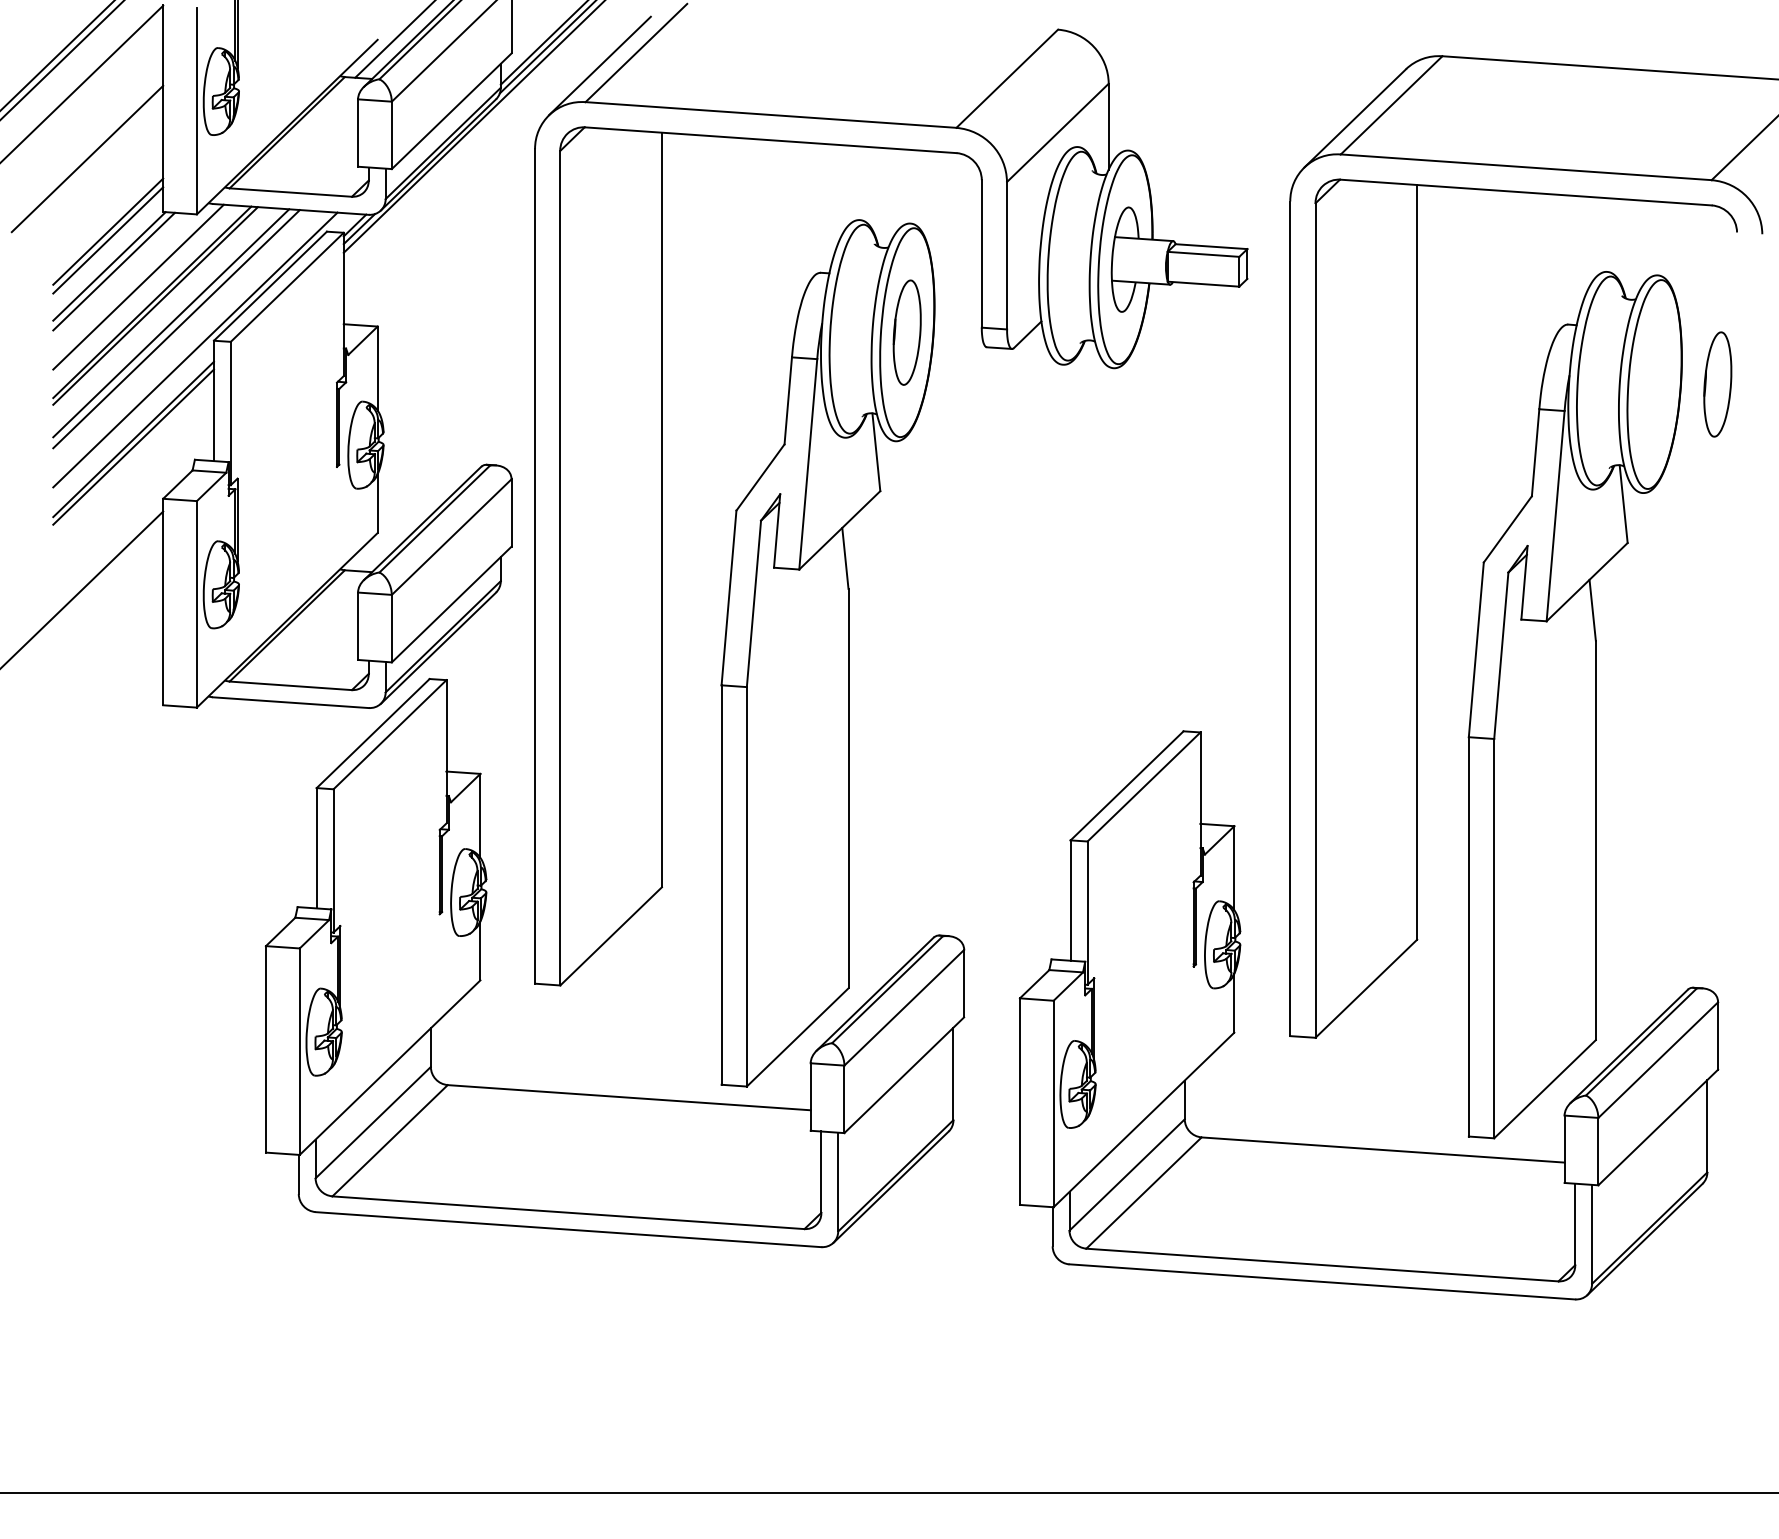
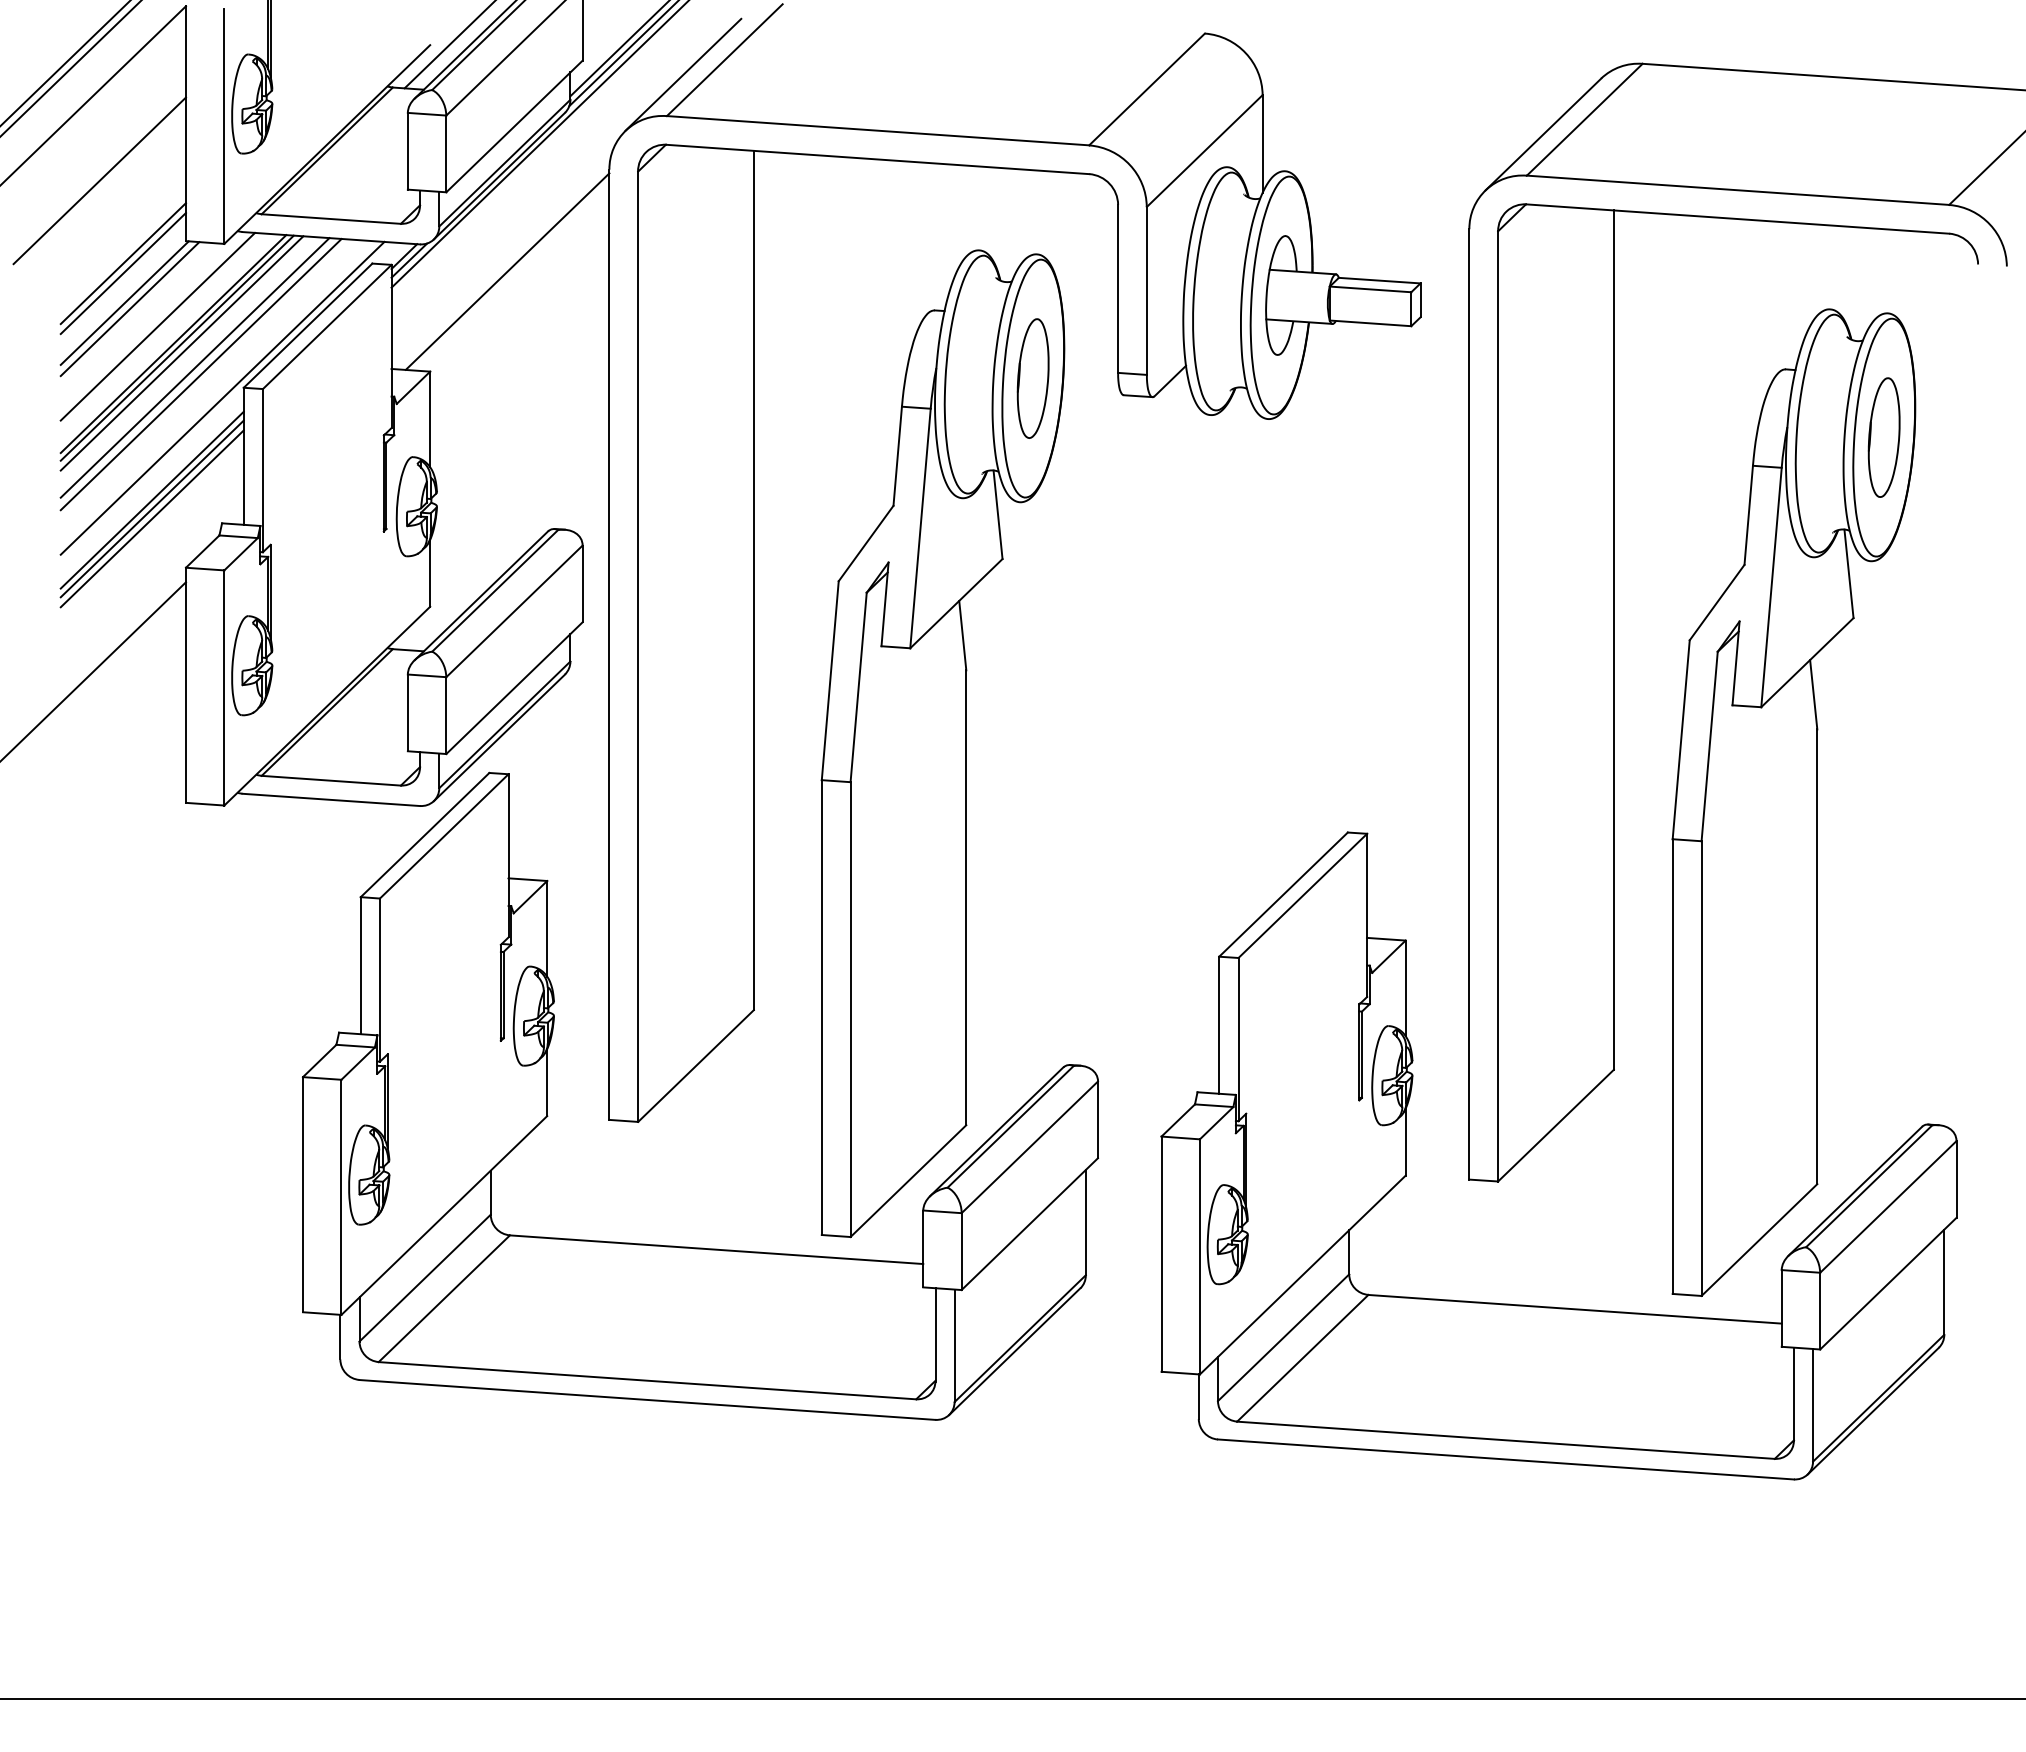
line: (445, 238) -> (507, 271), added
line: (159, 310) -> (181, 353), added
part: (1717, 384) -> (1883, 437), moved
line: (132, 455) -> (151, 518), added

